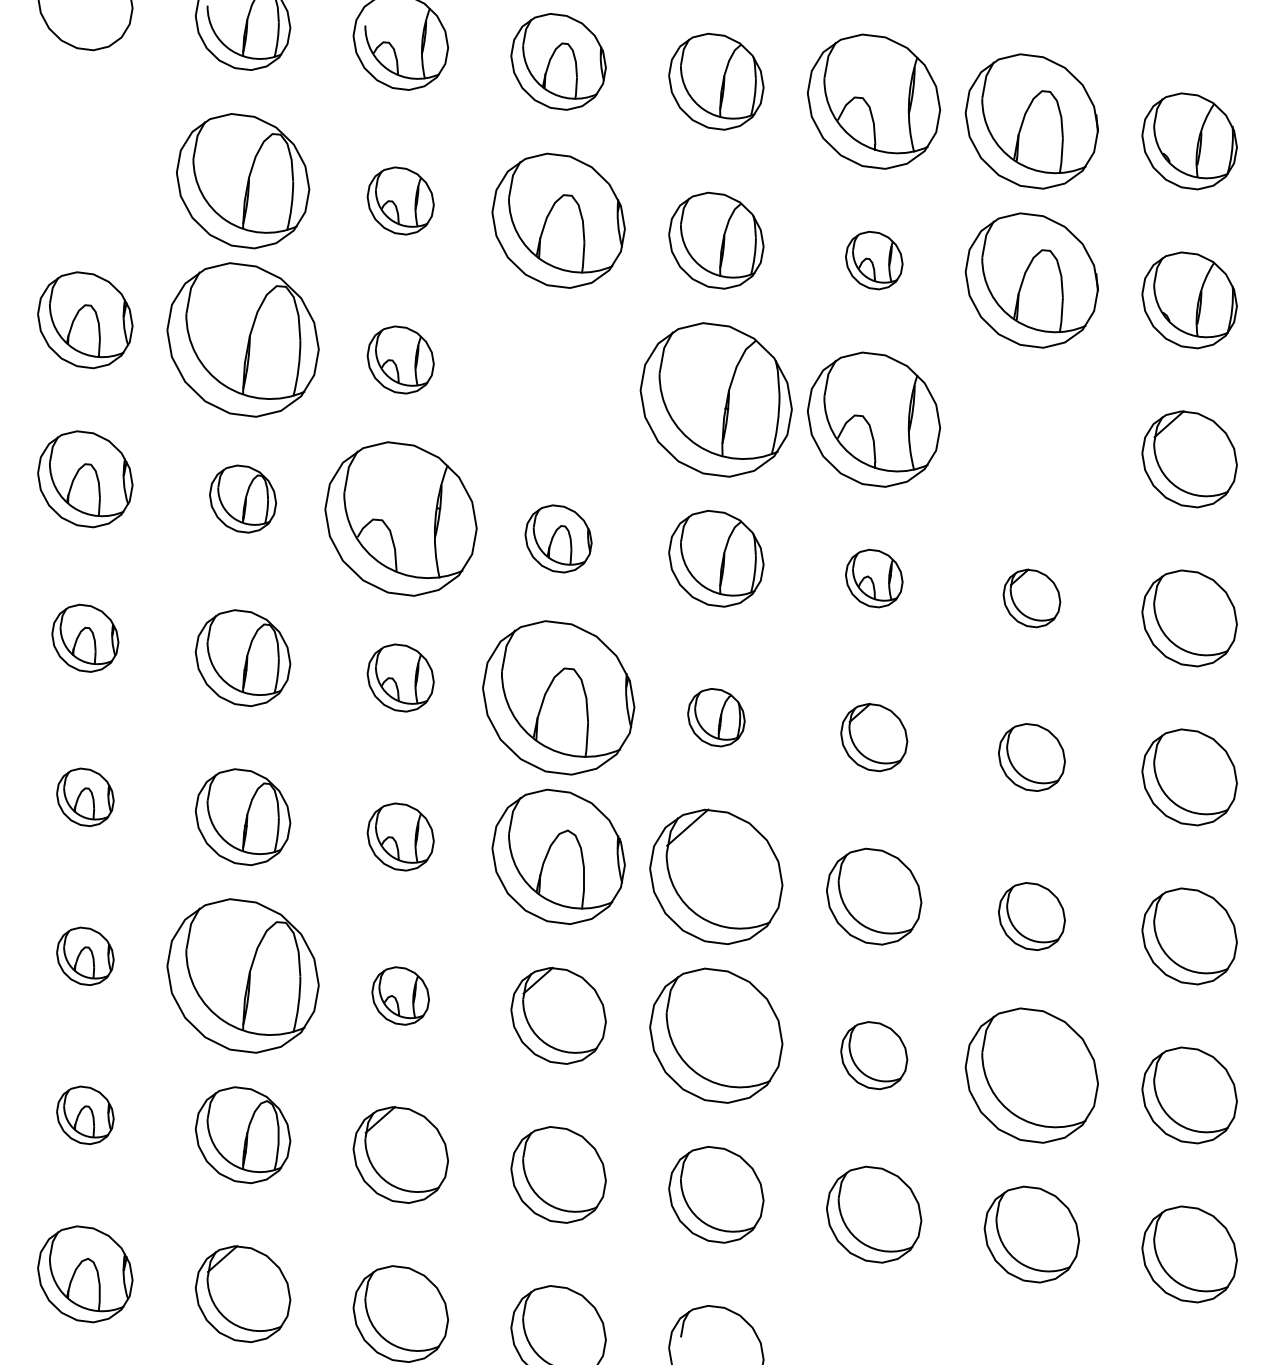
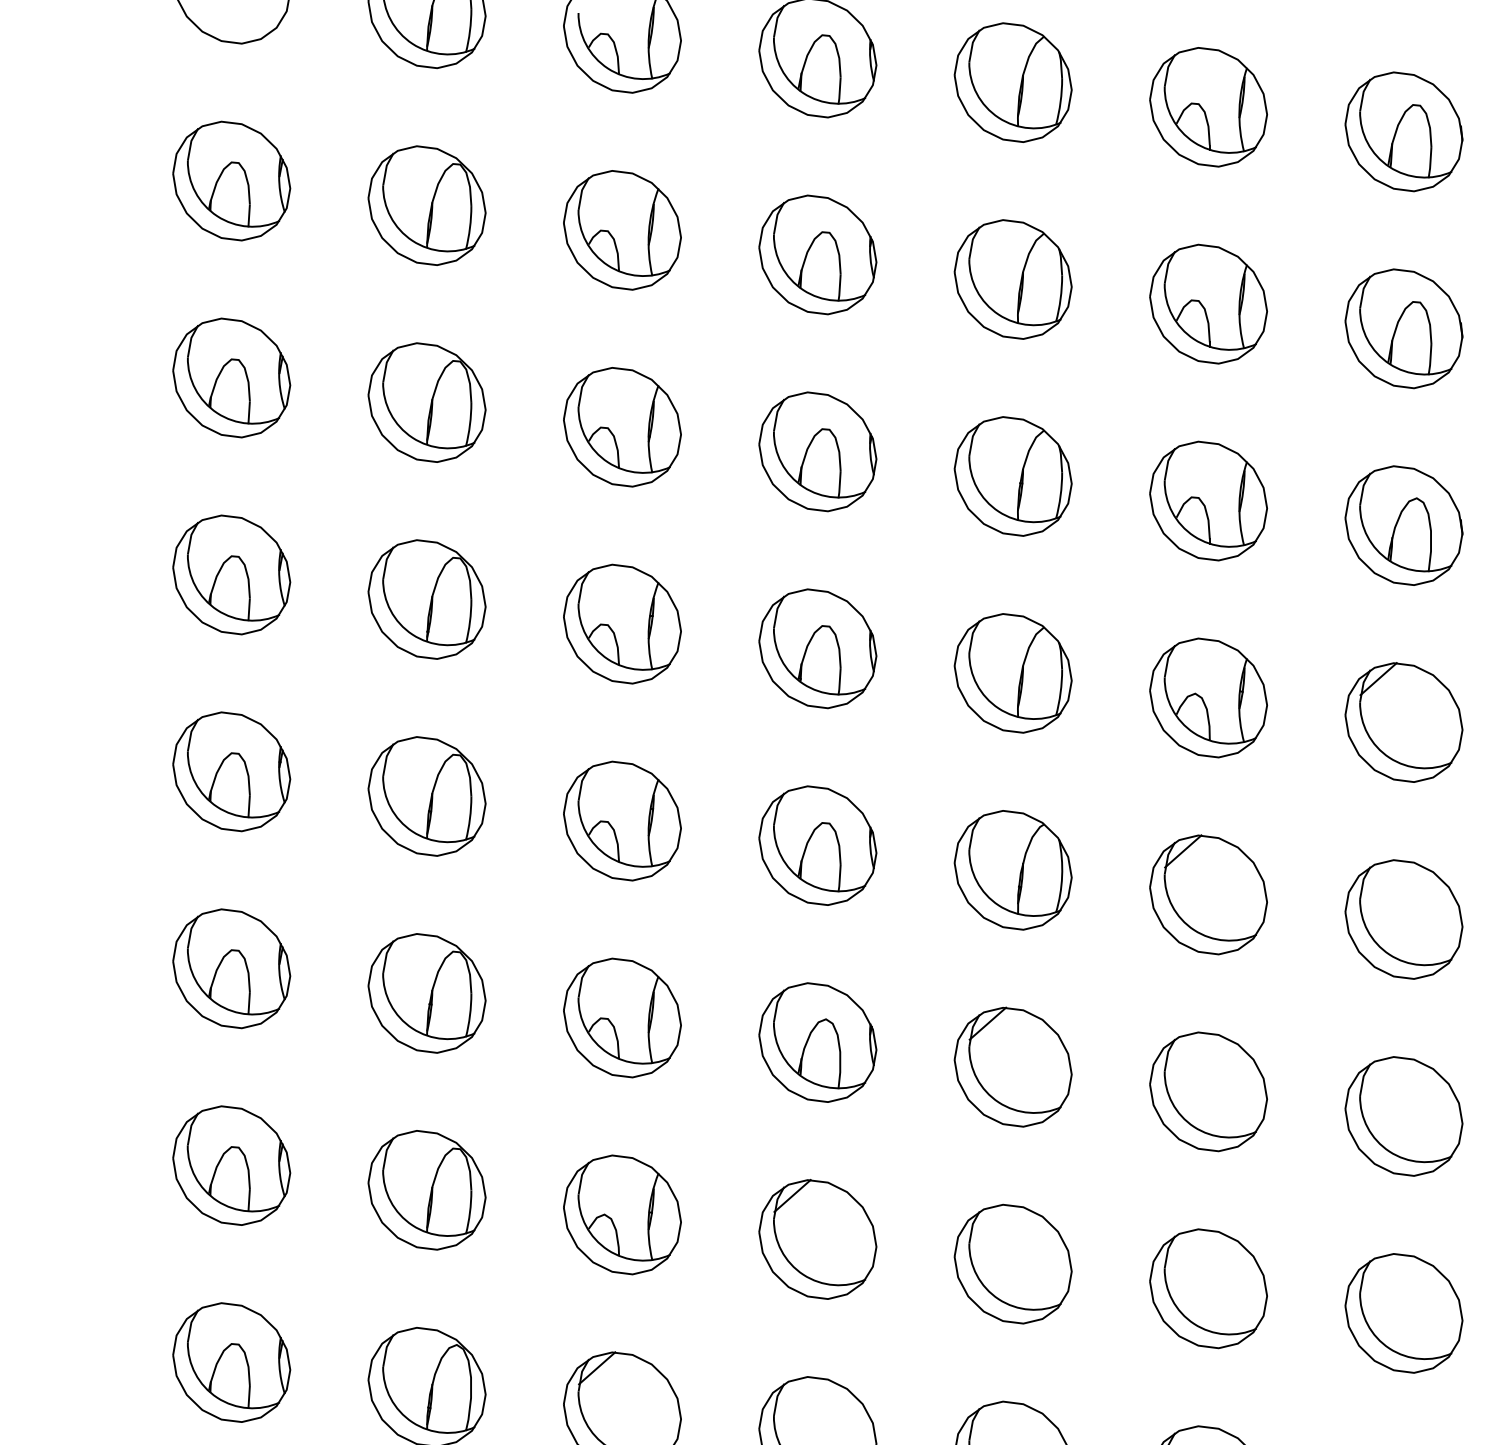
part: (874, 101) -> (1209, 107), size x0.71
part: (1031, 121) -> (1403, 131), size x0.71
part: (85, 161) -> (231, 181), added
part: (242, 180) -> (426, 204), size x0.71
part: (400, 200) -> (622, 229), size x1.43
part: (558, 220) -> (817, 254), size x0.71
part: (874, 260) -> (1209, 303), size x1.67
part: (1031, 280) -> (1403, 328), size x0.71
part: (242, 340) -> (426, 403), size x0.62
part: (400, 359) -> (622, 426), size x1.43
part: (558, 379) -> (817, 451), added
part: (716, 399) -> (1013, 476), size x0.62
part: (874, 419) -> (1209, 500), size x0.71
part: (1031, 439) -> (1403, 525), added
part: (242, 498) -> (426, 598), size x1.43
part: (400, 518) -> (622, 623), size x0.62
part: (558, 538) -> (817, 648), size x1.43
part: (874, 578) -> (1209, 697), size x1.67
part: (1031, 598) -> (1403, 722), size x1.67
part: (85, 638) -> (231, 772), size x1.43
part: (400, 677) -> (622, 820), size x1.43
part: (558, 697) -> (817, 845), size x0.62
part: (716, 717) -> (1013, 869), size x1.67
part: (874, 737) -> (1209, 894), size x1.43
part: (1031, 757) -> (1403, 919), size x1.43
part: (85, 797) -> (231, 969), size x1.67
part: (400, 836) -> (622, 1017), size x1.43
part: (558, 856) -> (817, 1042), size x0.71
part: (716, 876) -> (1013, 1066), size x0.71
part: (1031, 916) -> (1403, 1116), size x1.43
part: (85, 956) -> (231, 1165), size x1.67
part: (242, 976) -> (426, 1190), size x0.62
part: (400, 995) -> (622, 1214), size x1.67
part: (716, 1035) -> (1013, 1263), size x0.71
part: (874, 1055) -> (1209, 1288), size x1.43
part: (1031, 1075) -> (1403, 1313), size x0.71
part: (85, 1115) -> (231, 1362), size x1.67

